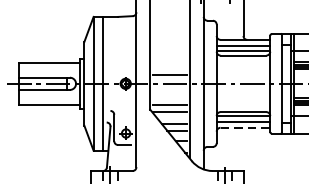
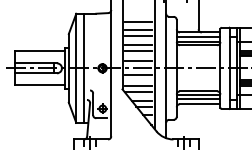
line: (169, 26) -> (138, 21), added
line: (169, 37) -> (138, 30), added
line: (169, 43) -> (138, 35), added
line: (169, 55) -> (138, 45), added
line: (169, 63) -> (138, 51), added
line: (169, 92) -> (138, 75), added
line: (245, 128) -> (200, 104), dashed -> solid

